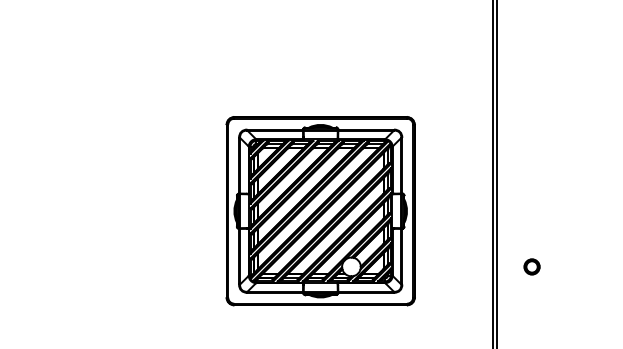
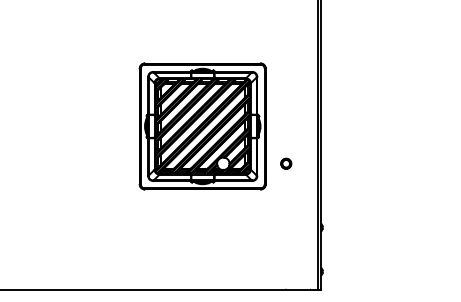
part: (532, 266) -> (286, 163), moved

